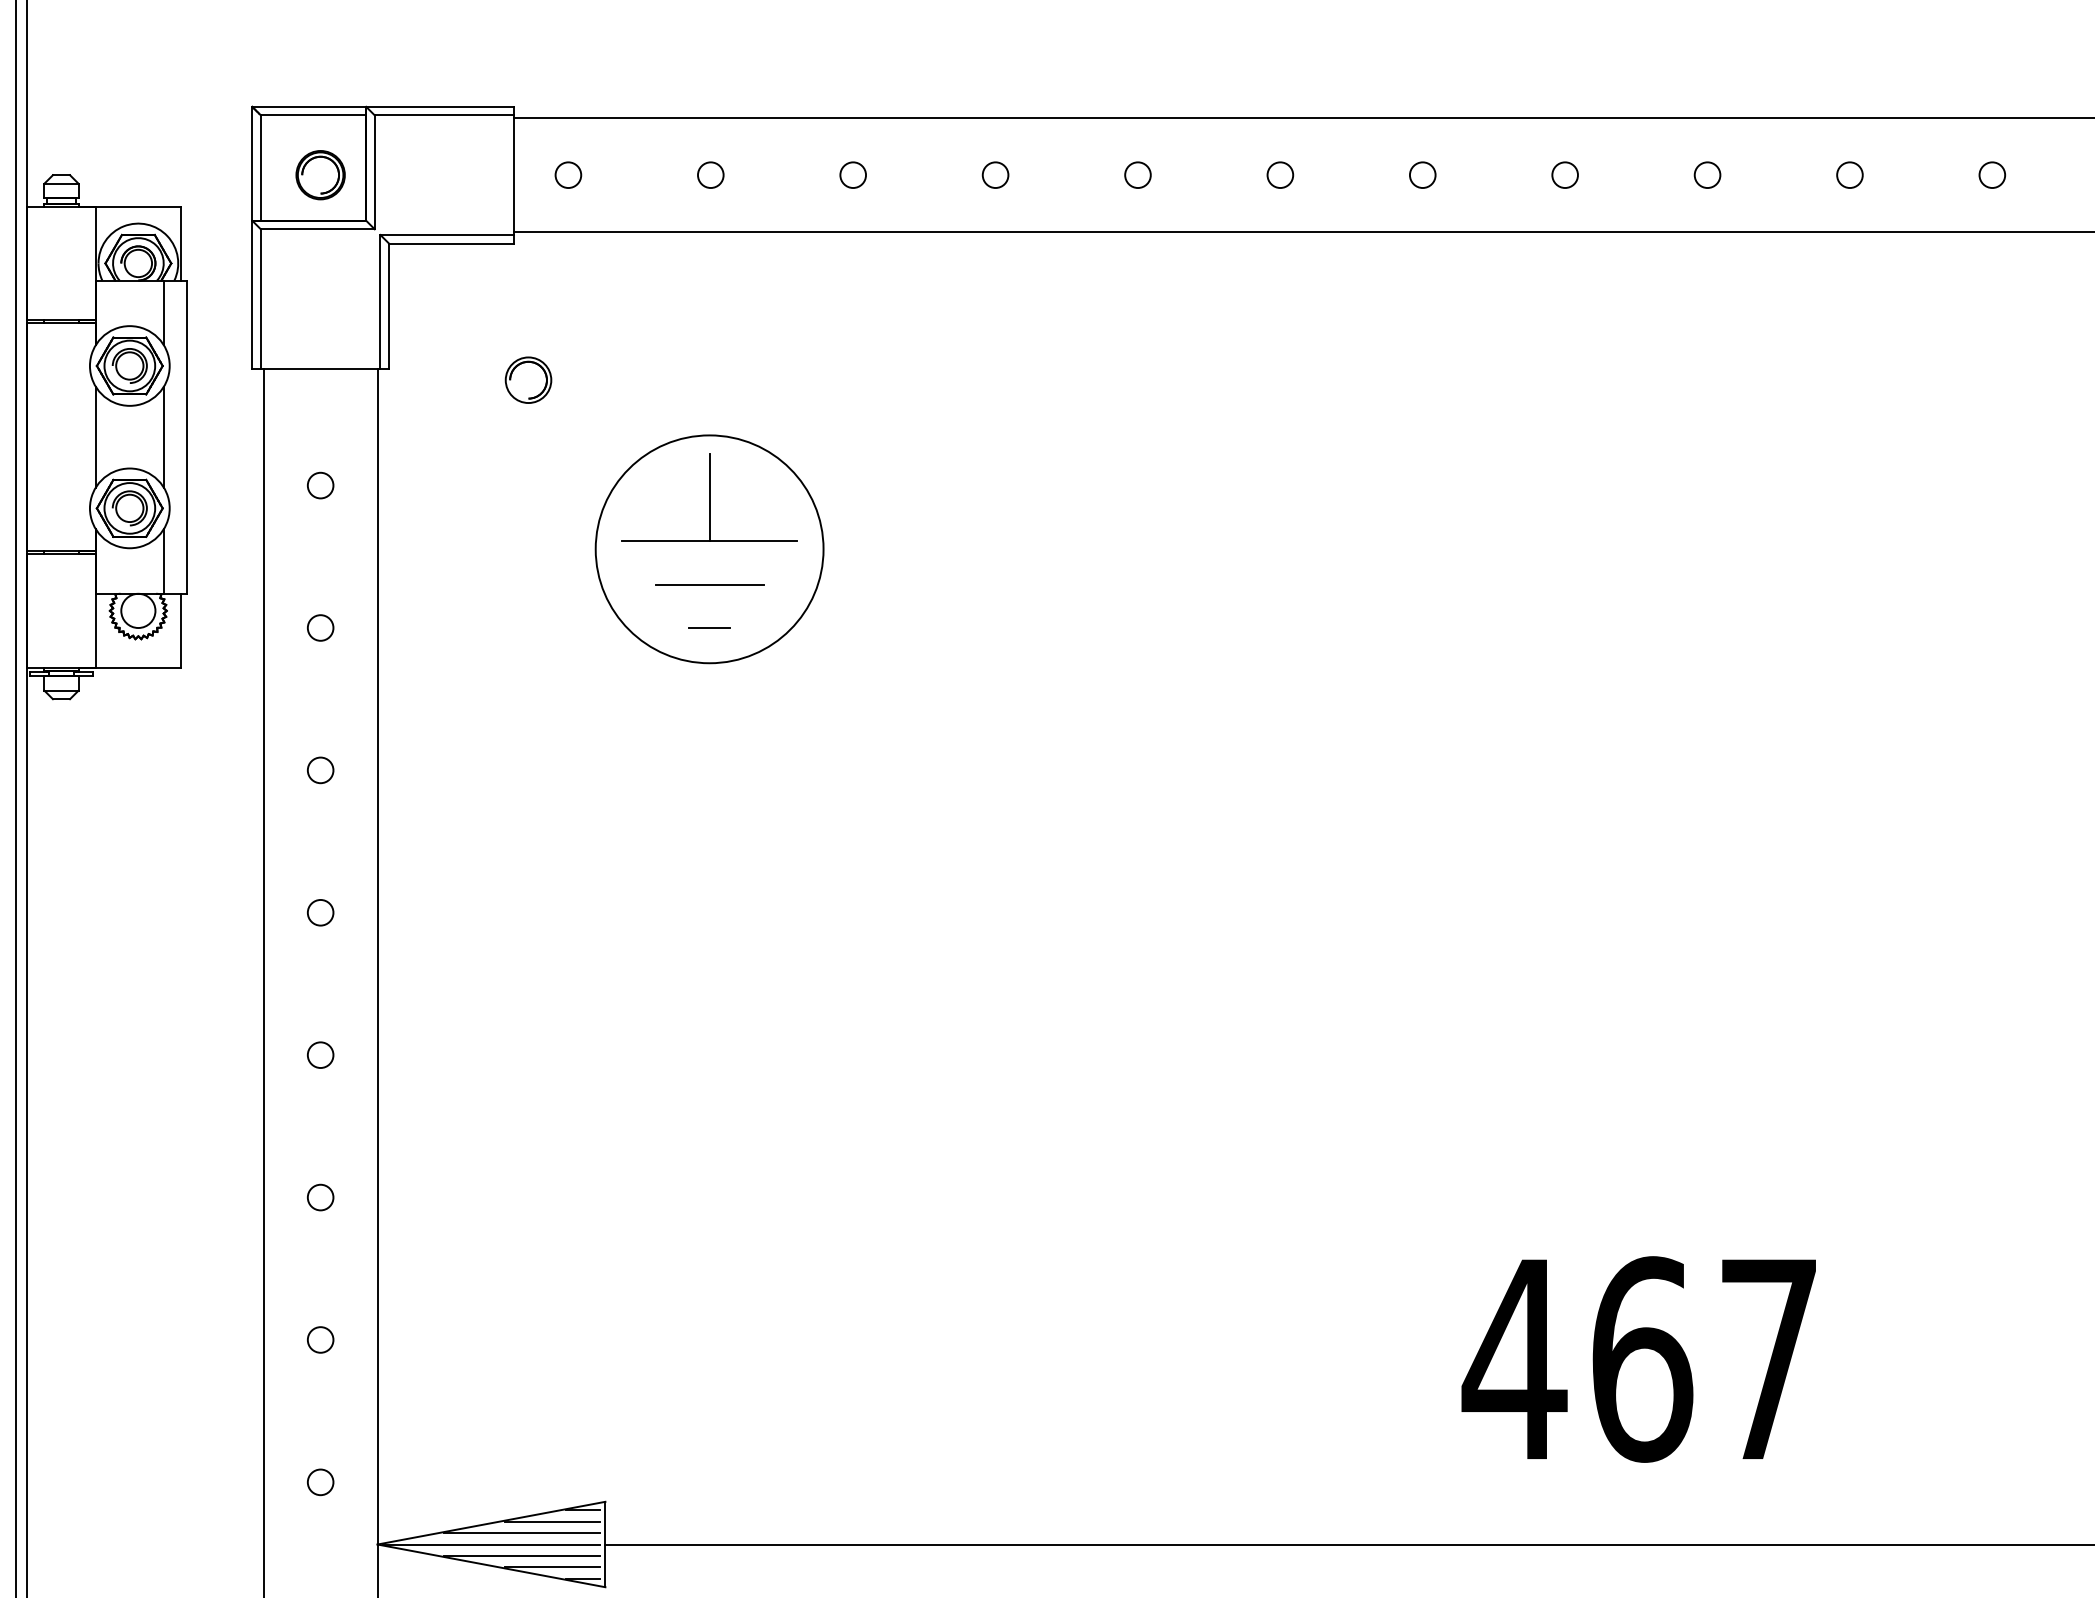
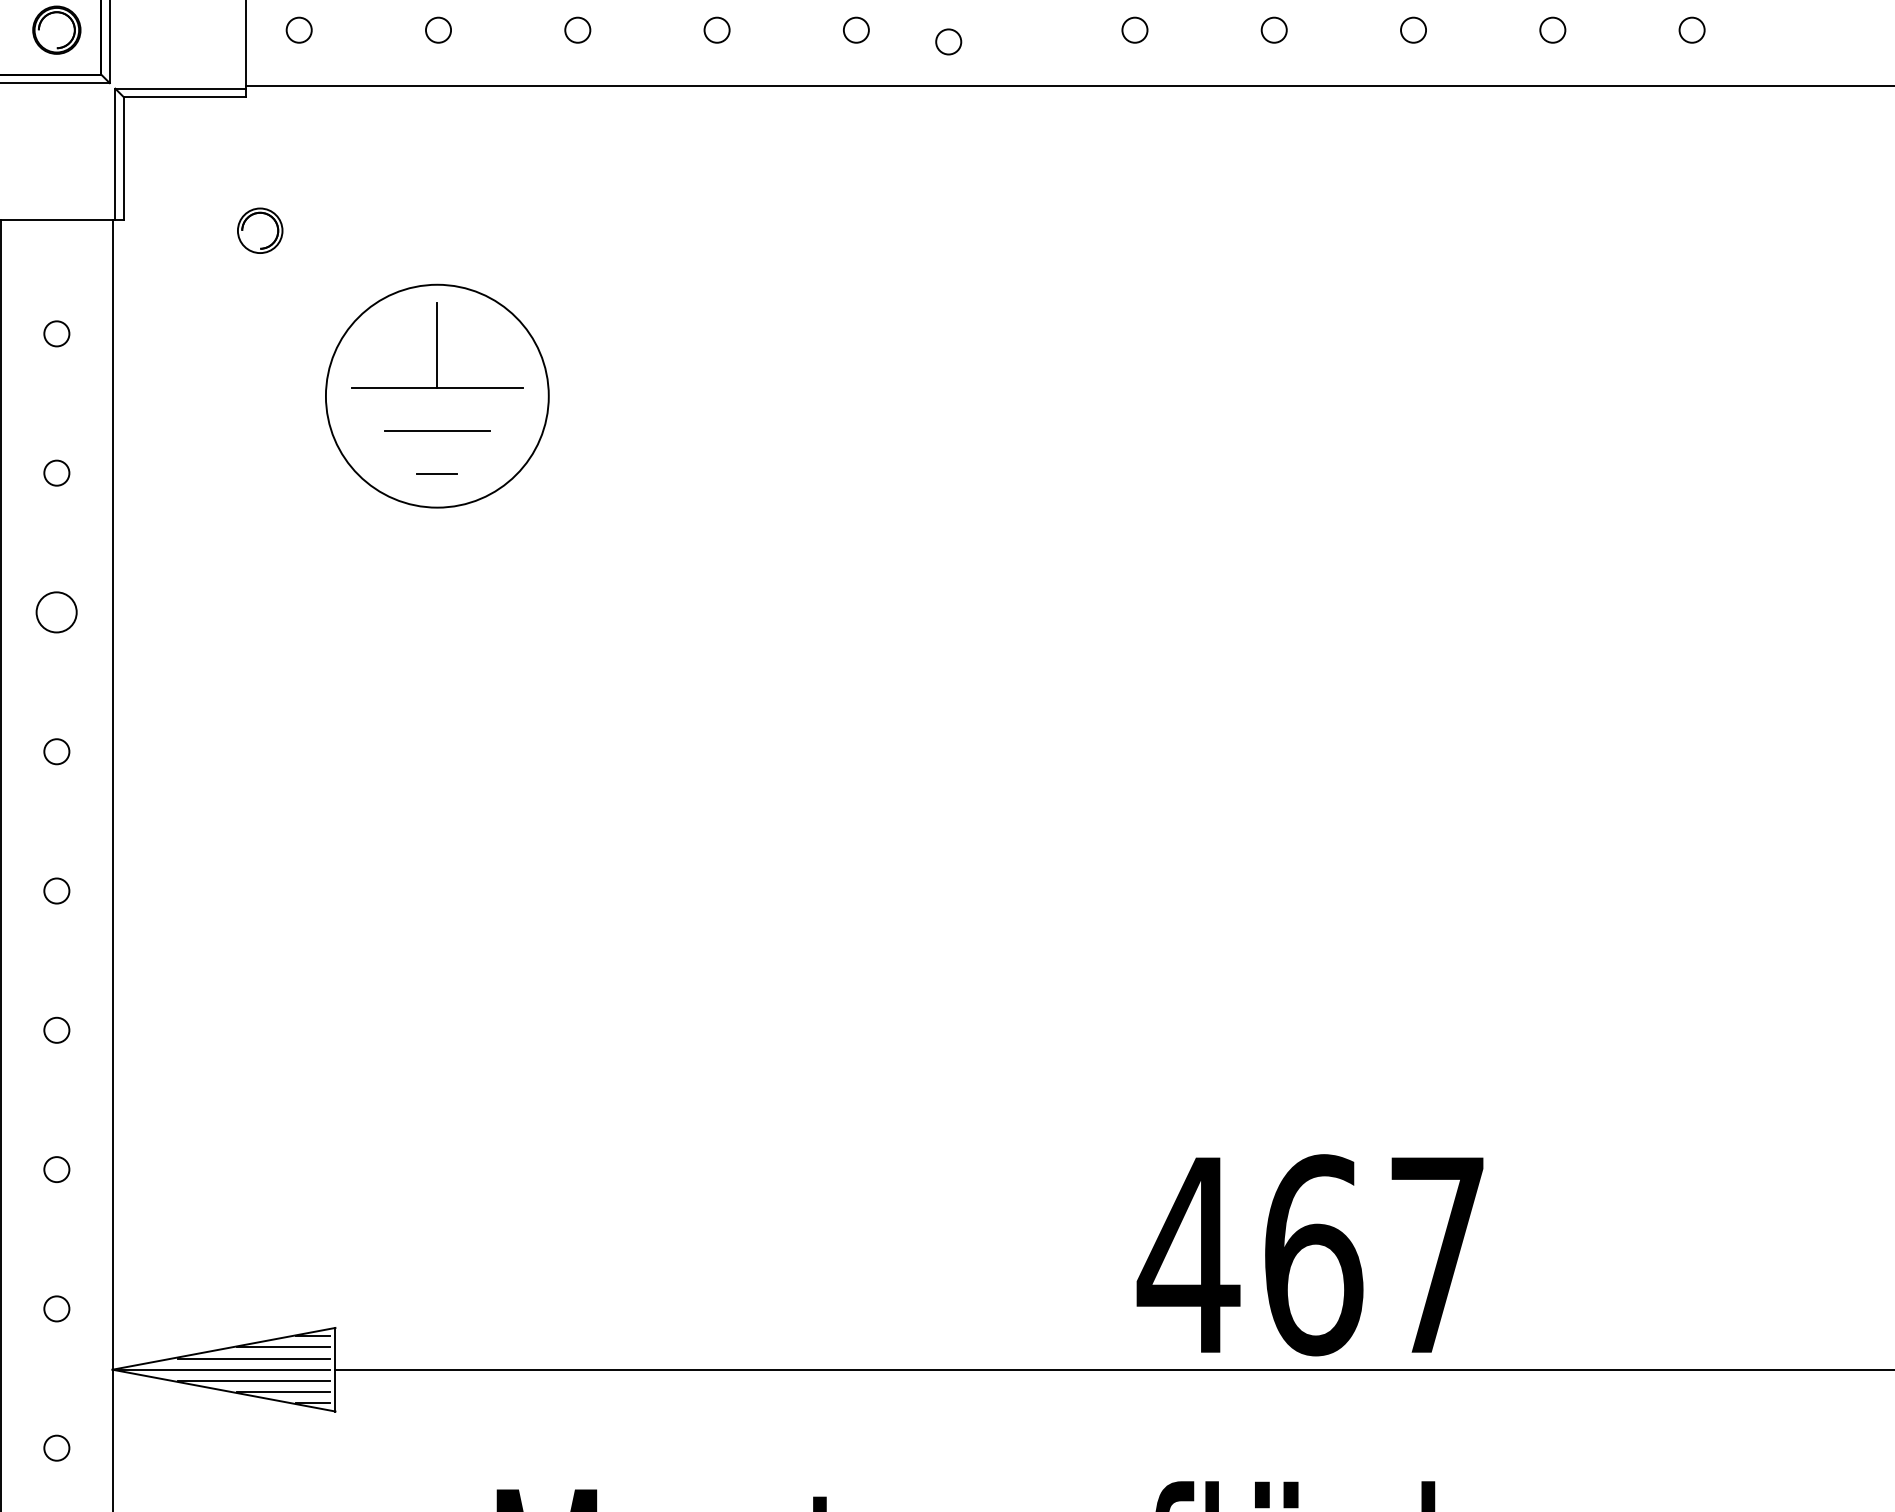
circle: (1280, 174) -> (948, 41), moved
circle: (320, 770) -> (56, 612), size x1.6
text: (1638, 1359) -> (1309, 1255), moved

